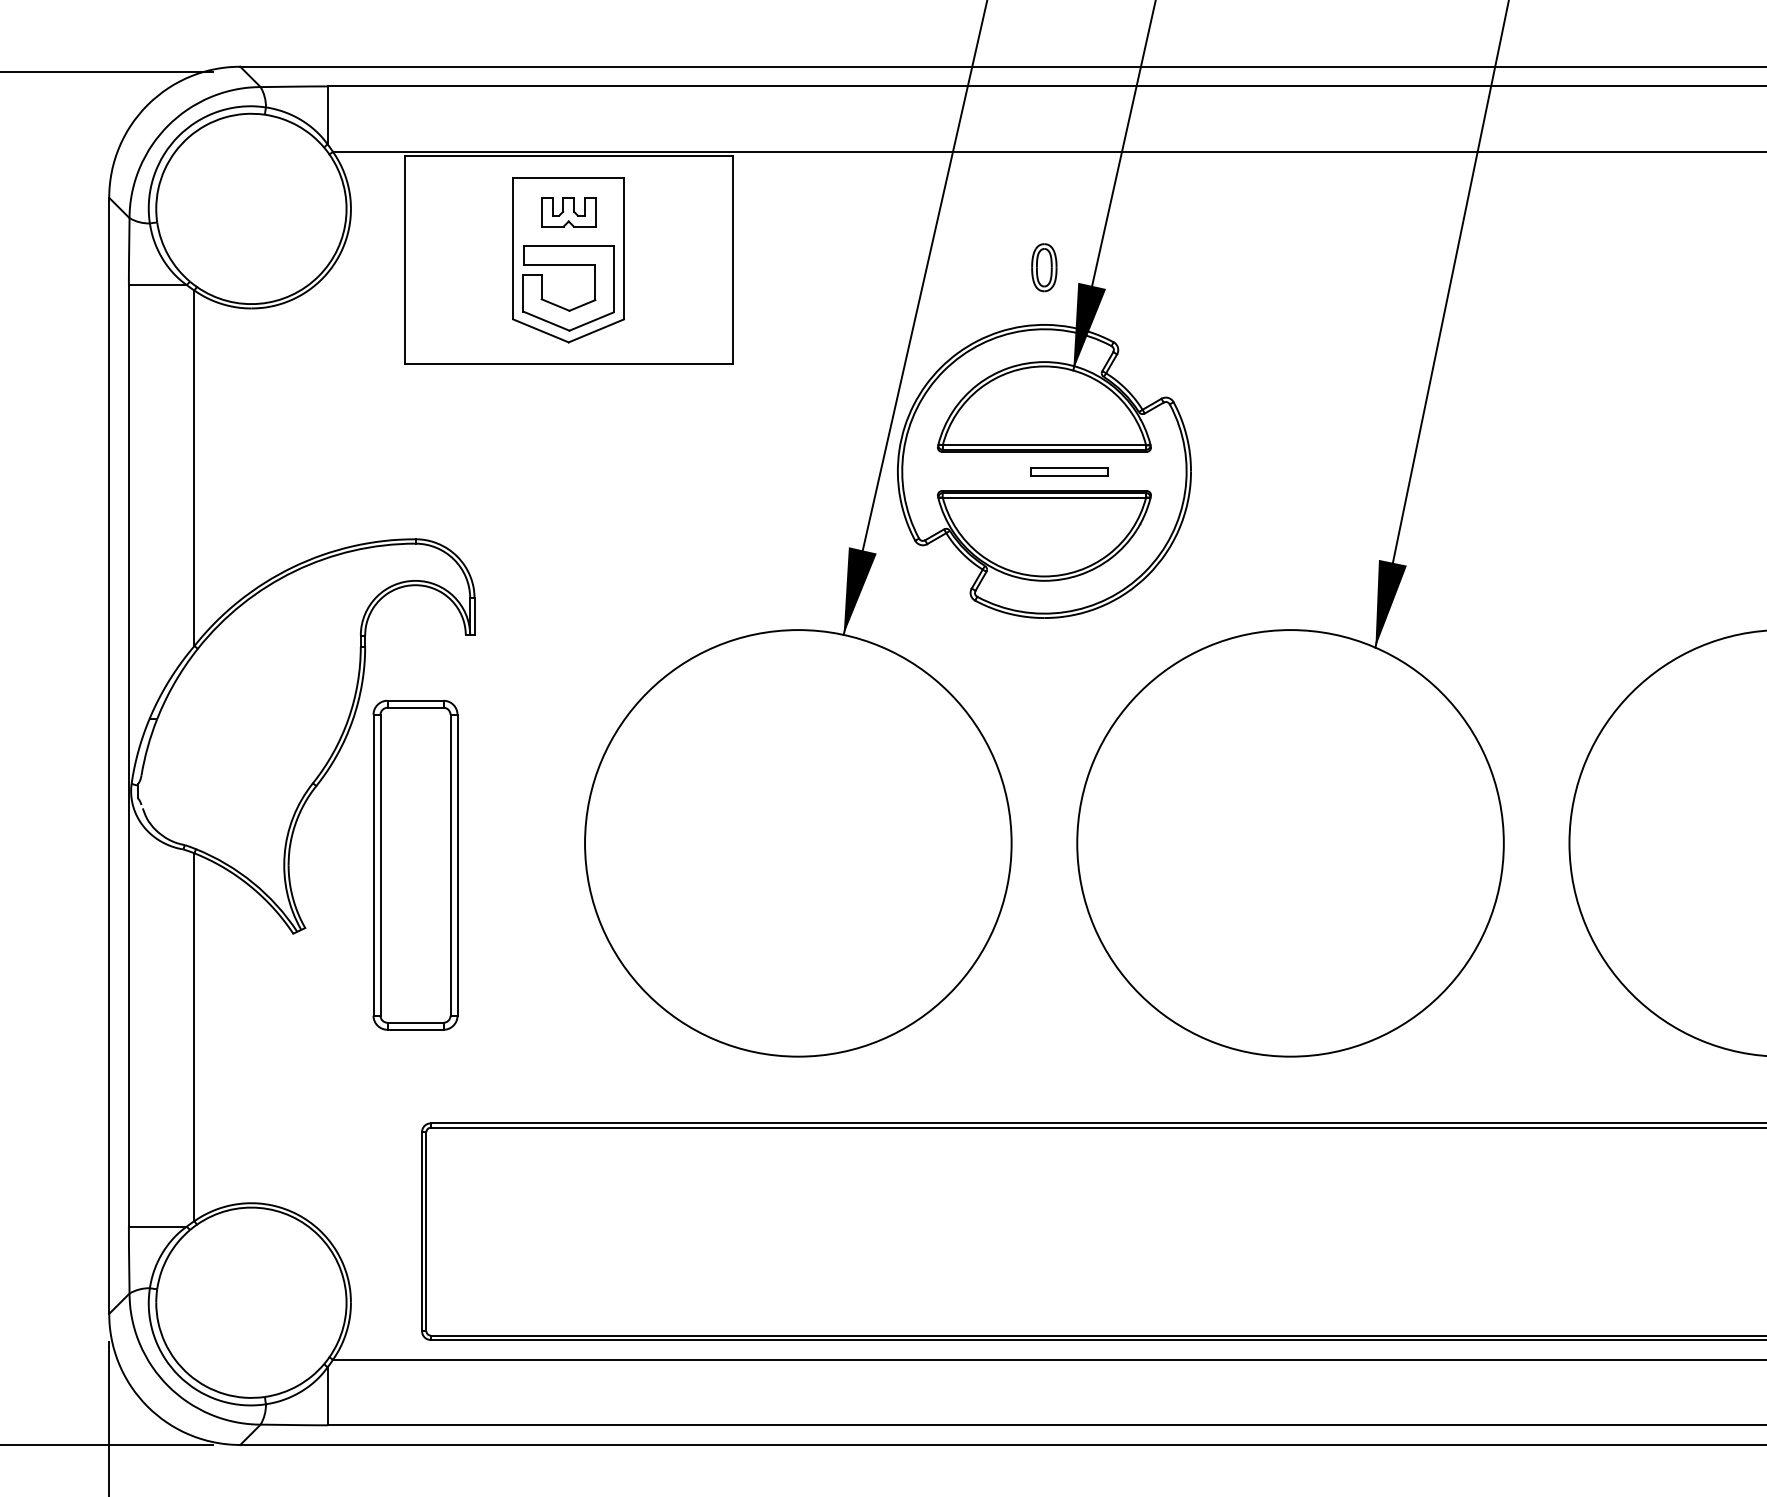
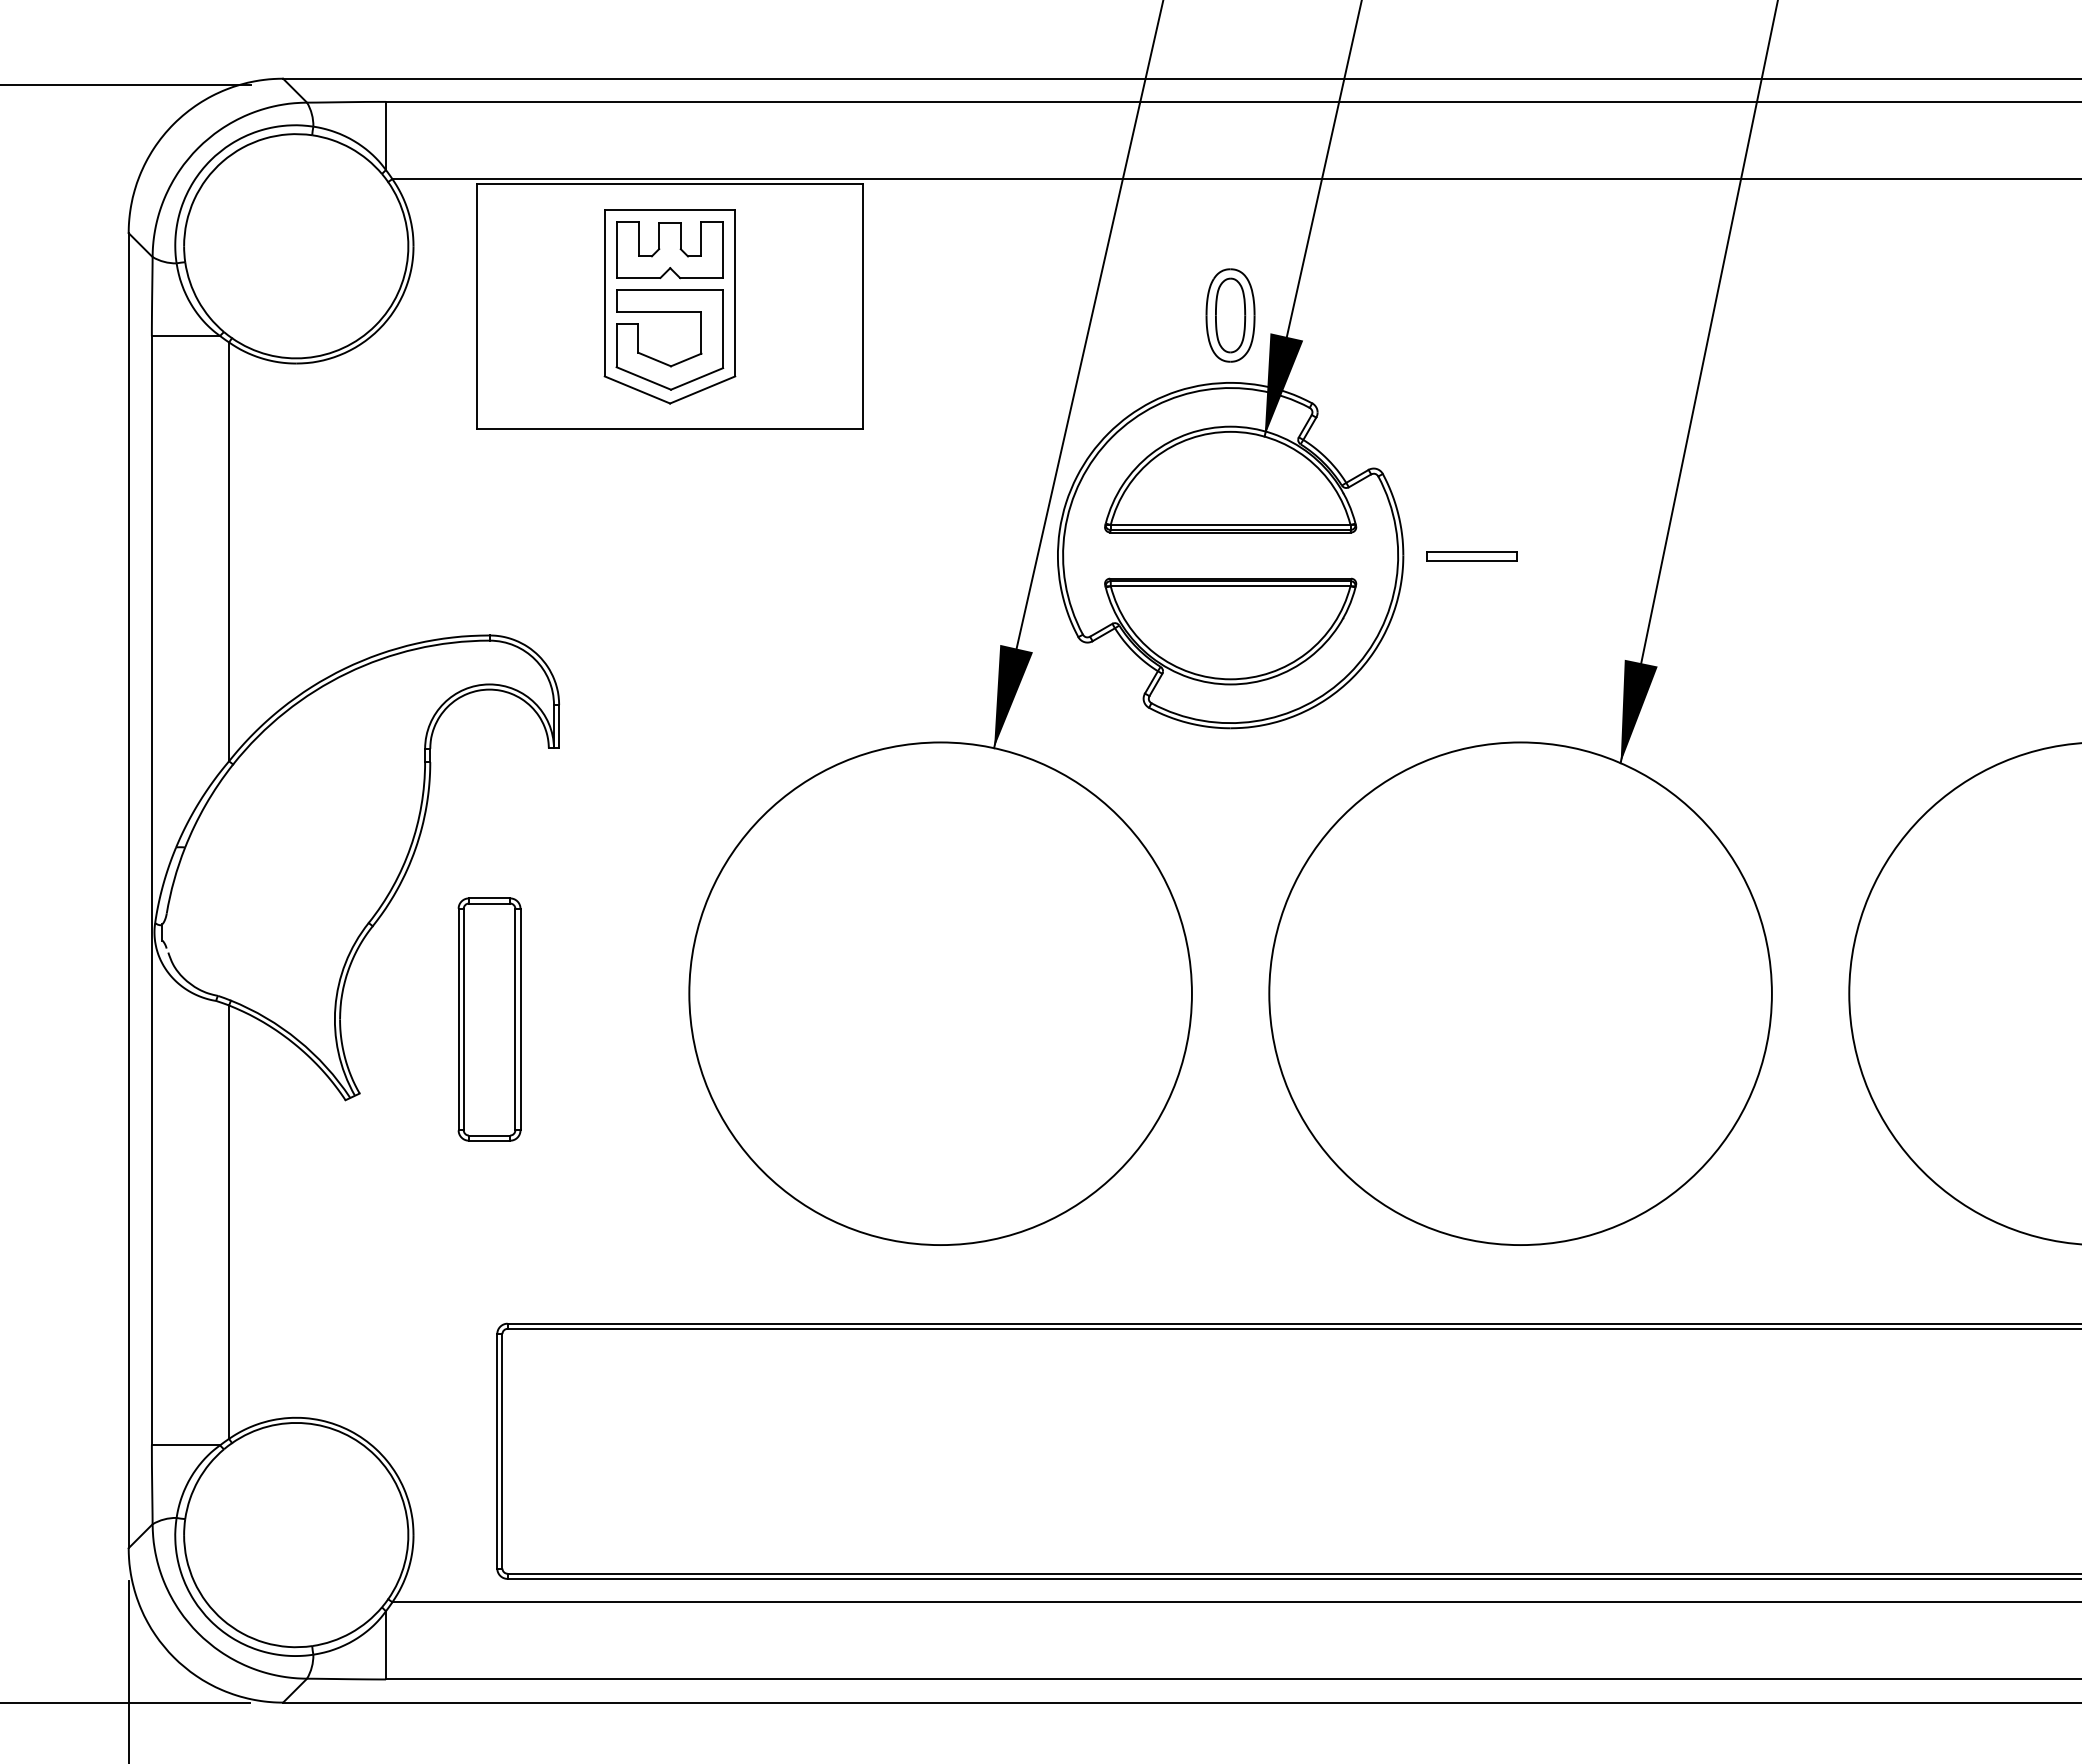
part: (568, 212) -> (669, 250), size x1.67
part: (1044, 267) -> (1230, 315), size x1.67
part: (1068, 472) -> (1471, 556), moved
part: (415, 865) -> (489, 1019), size x0.62

